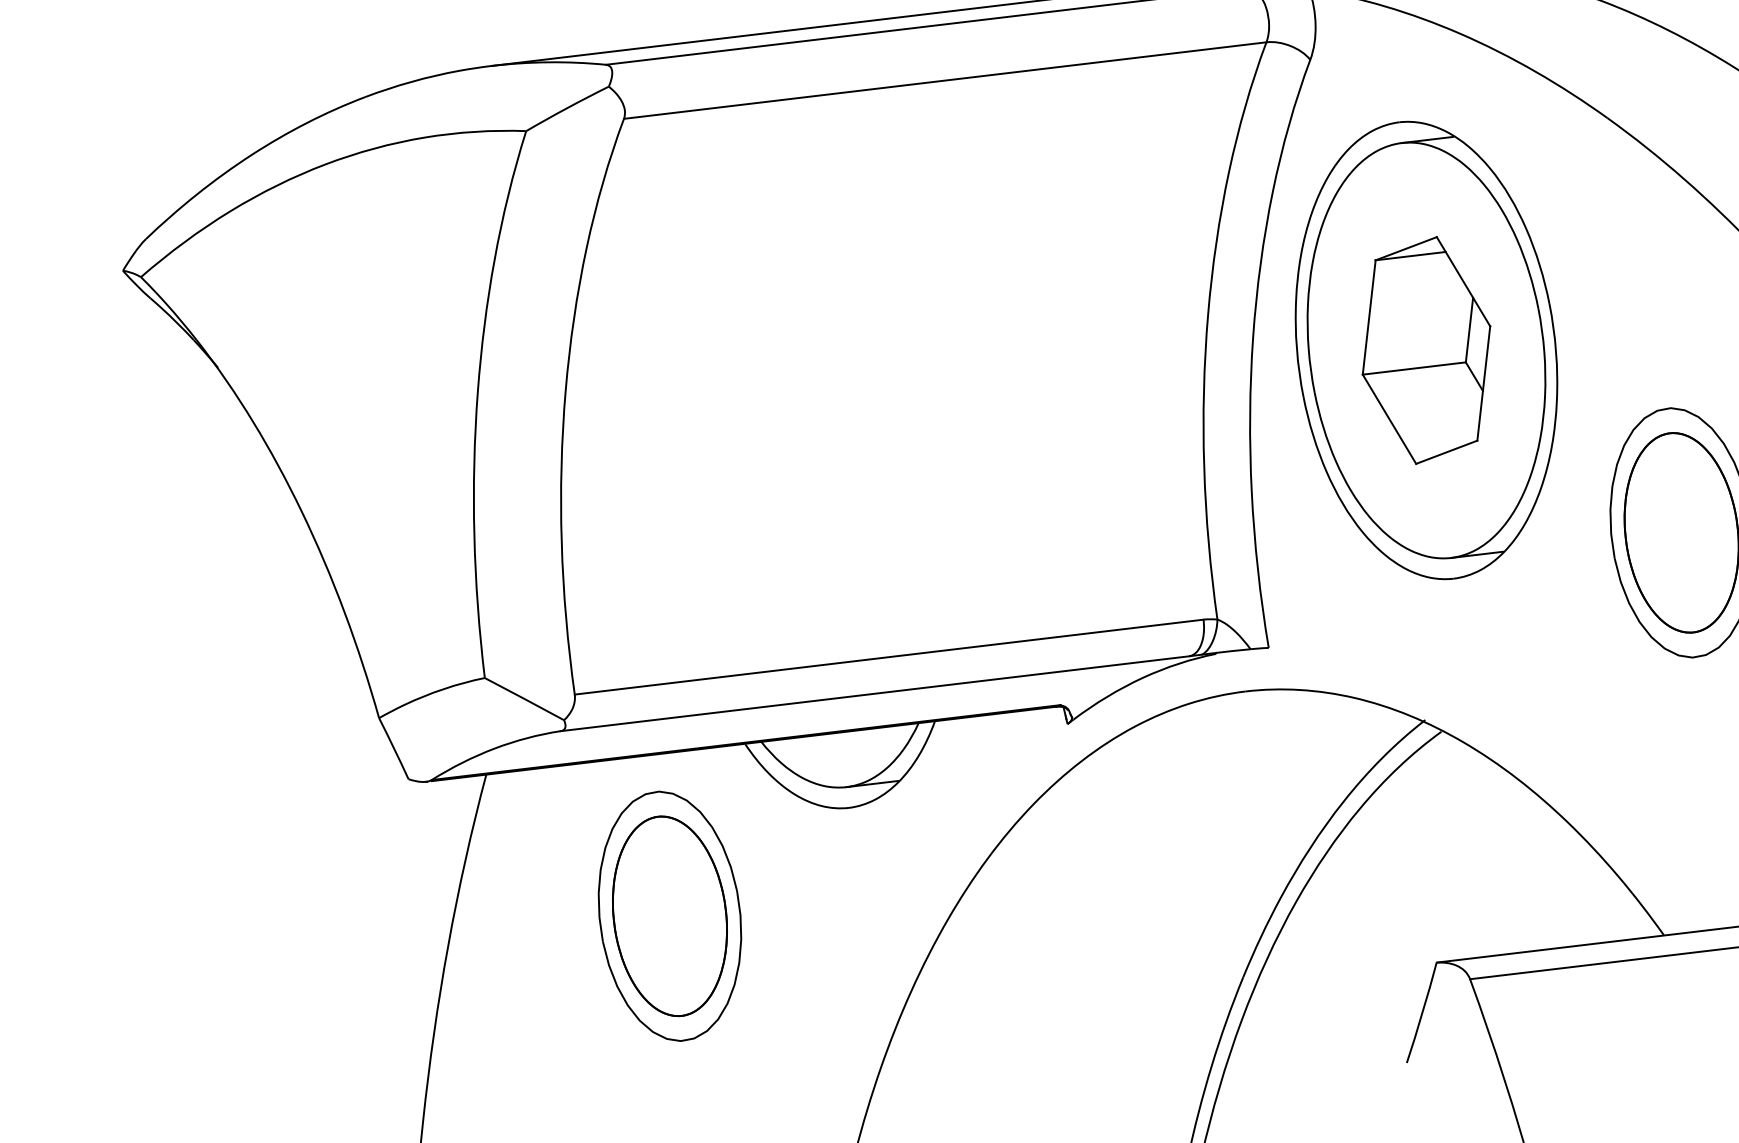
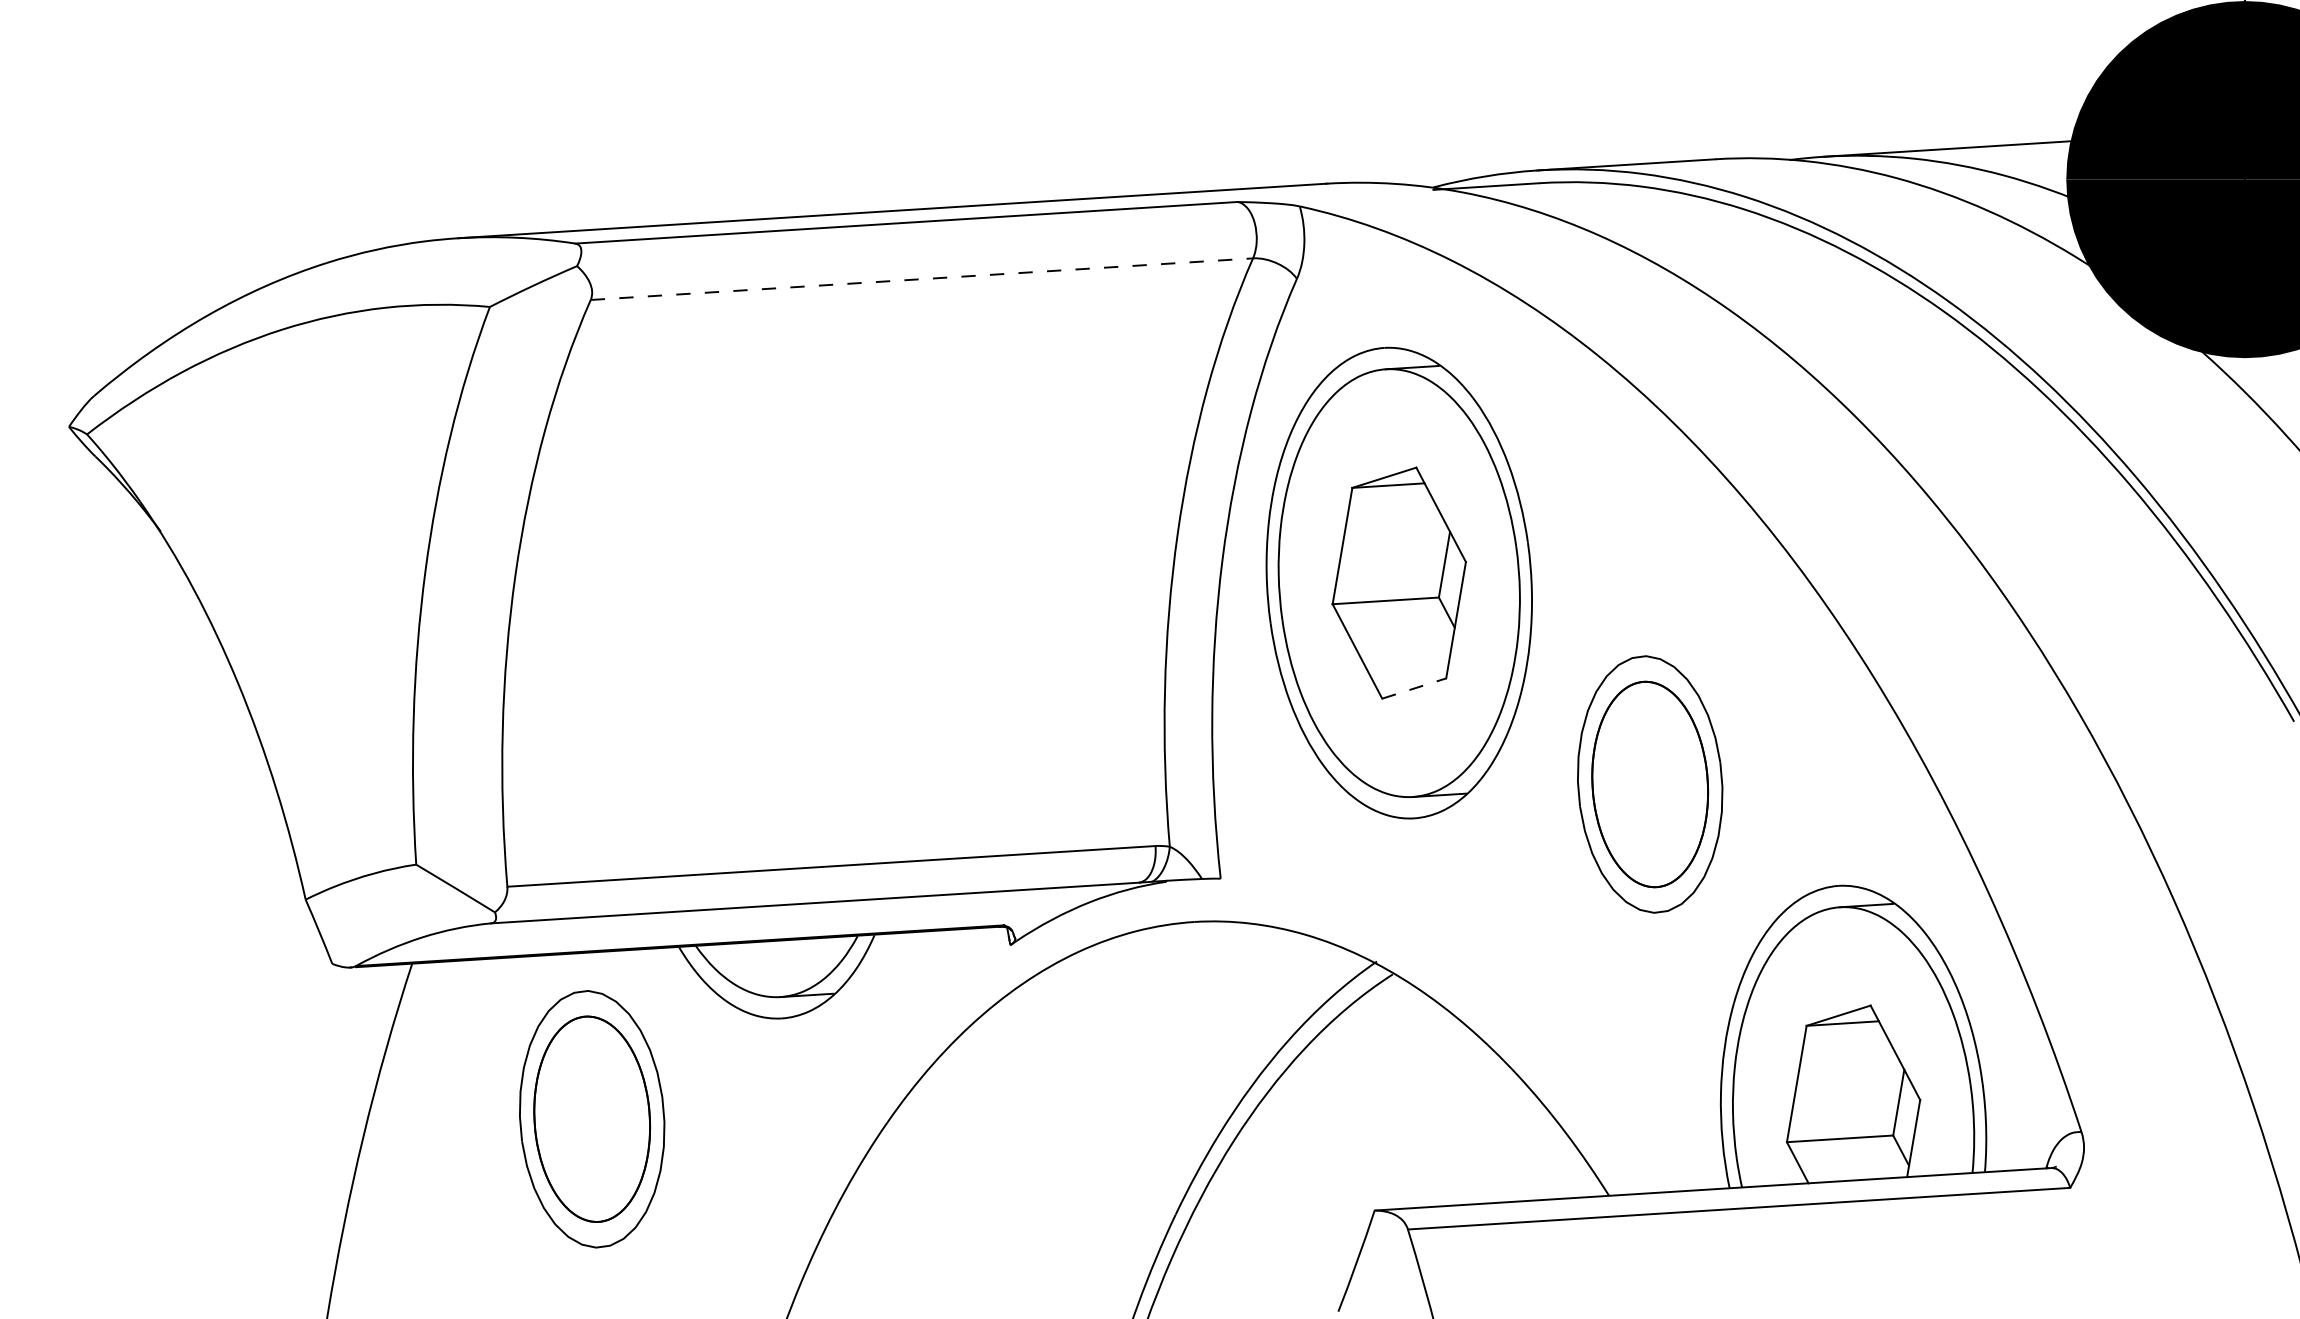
line: (944, 80) -> (921, 279), solid -> dashed
line: (1447, 452) -> (1414, 688), solid -> dashed

